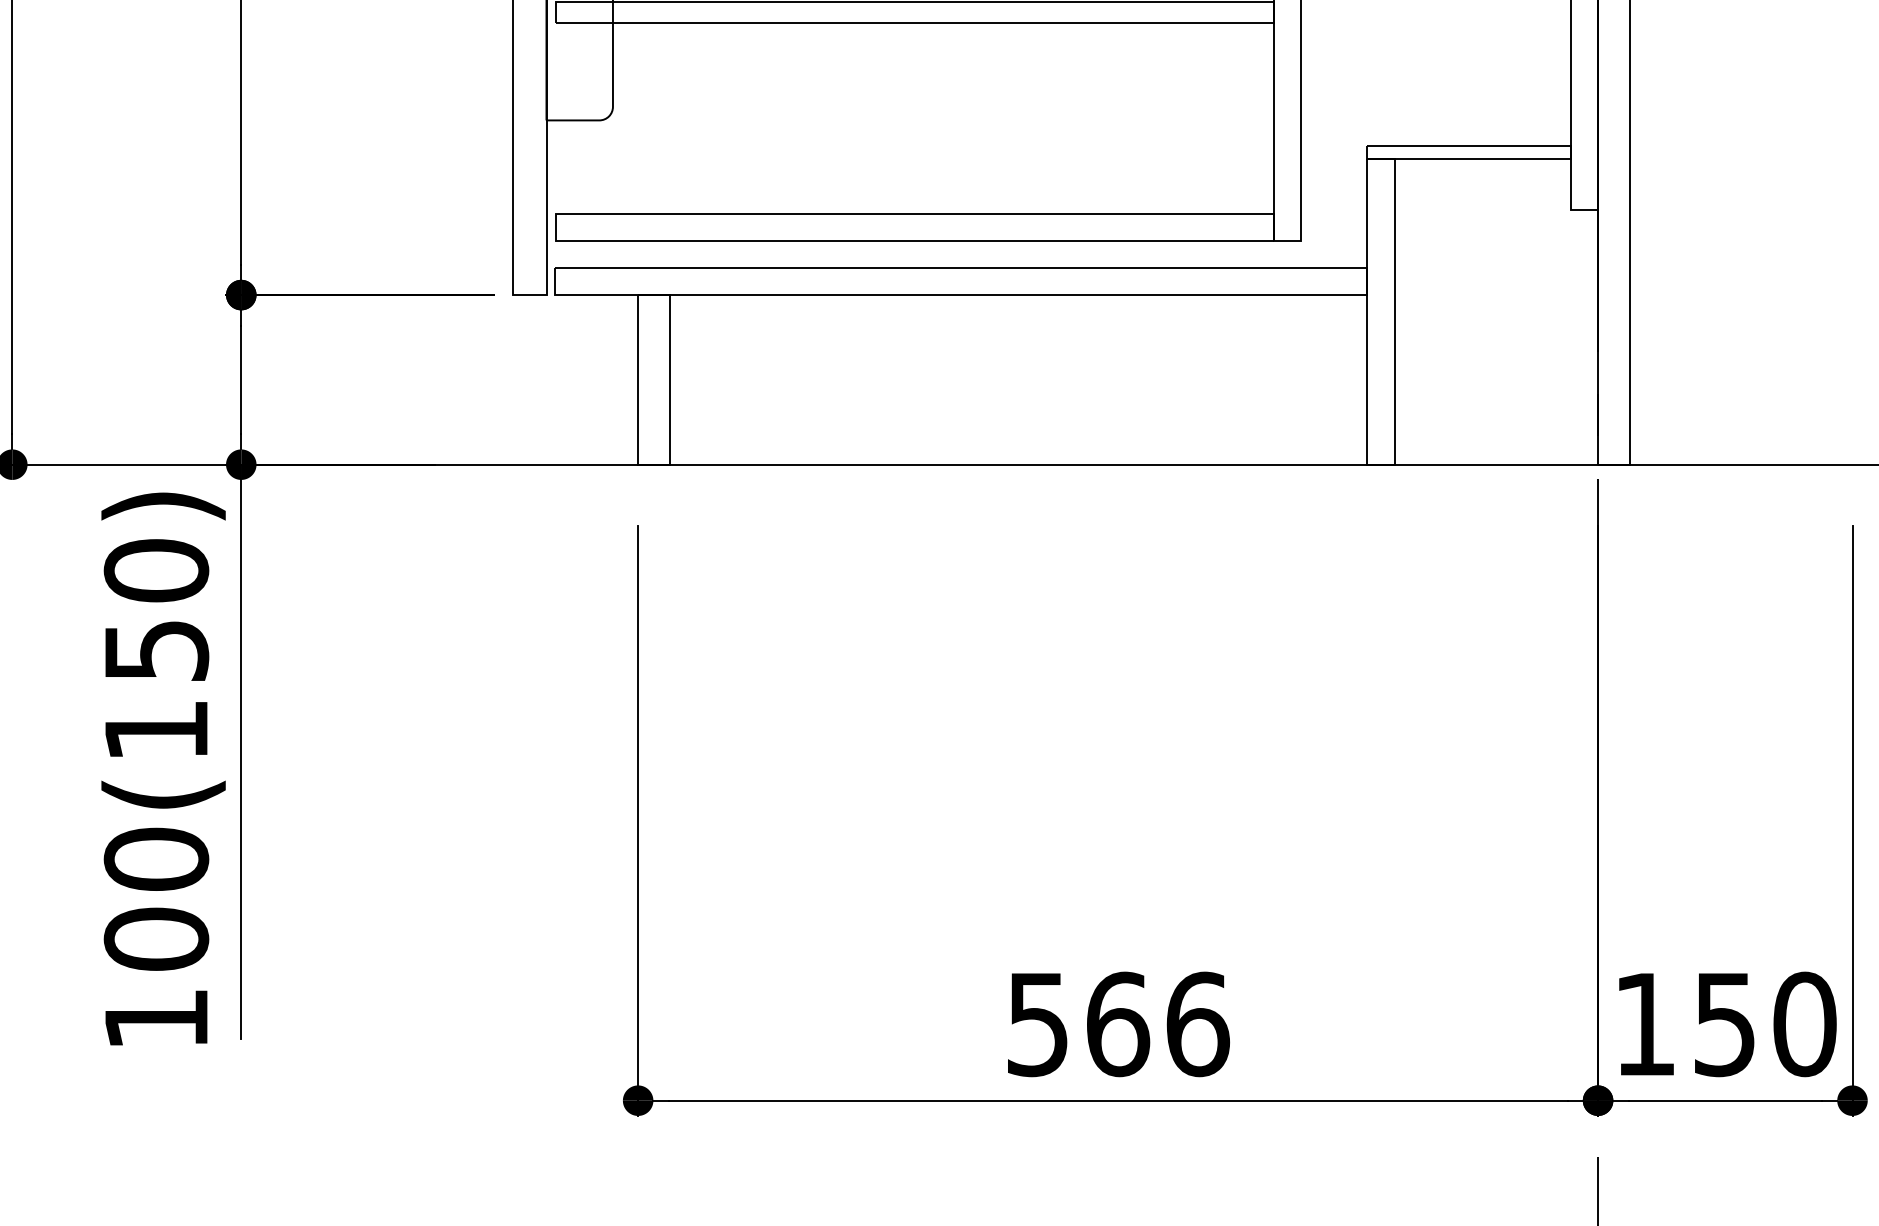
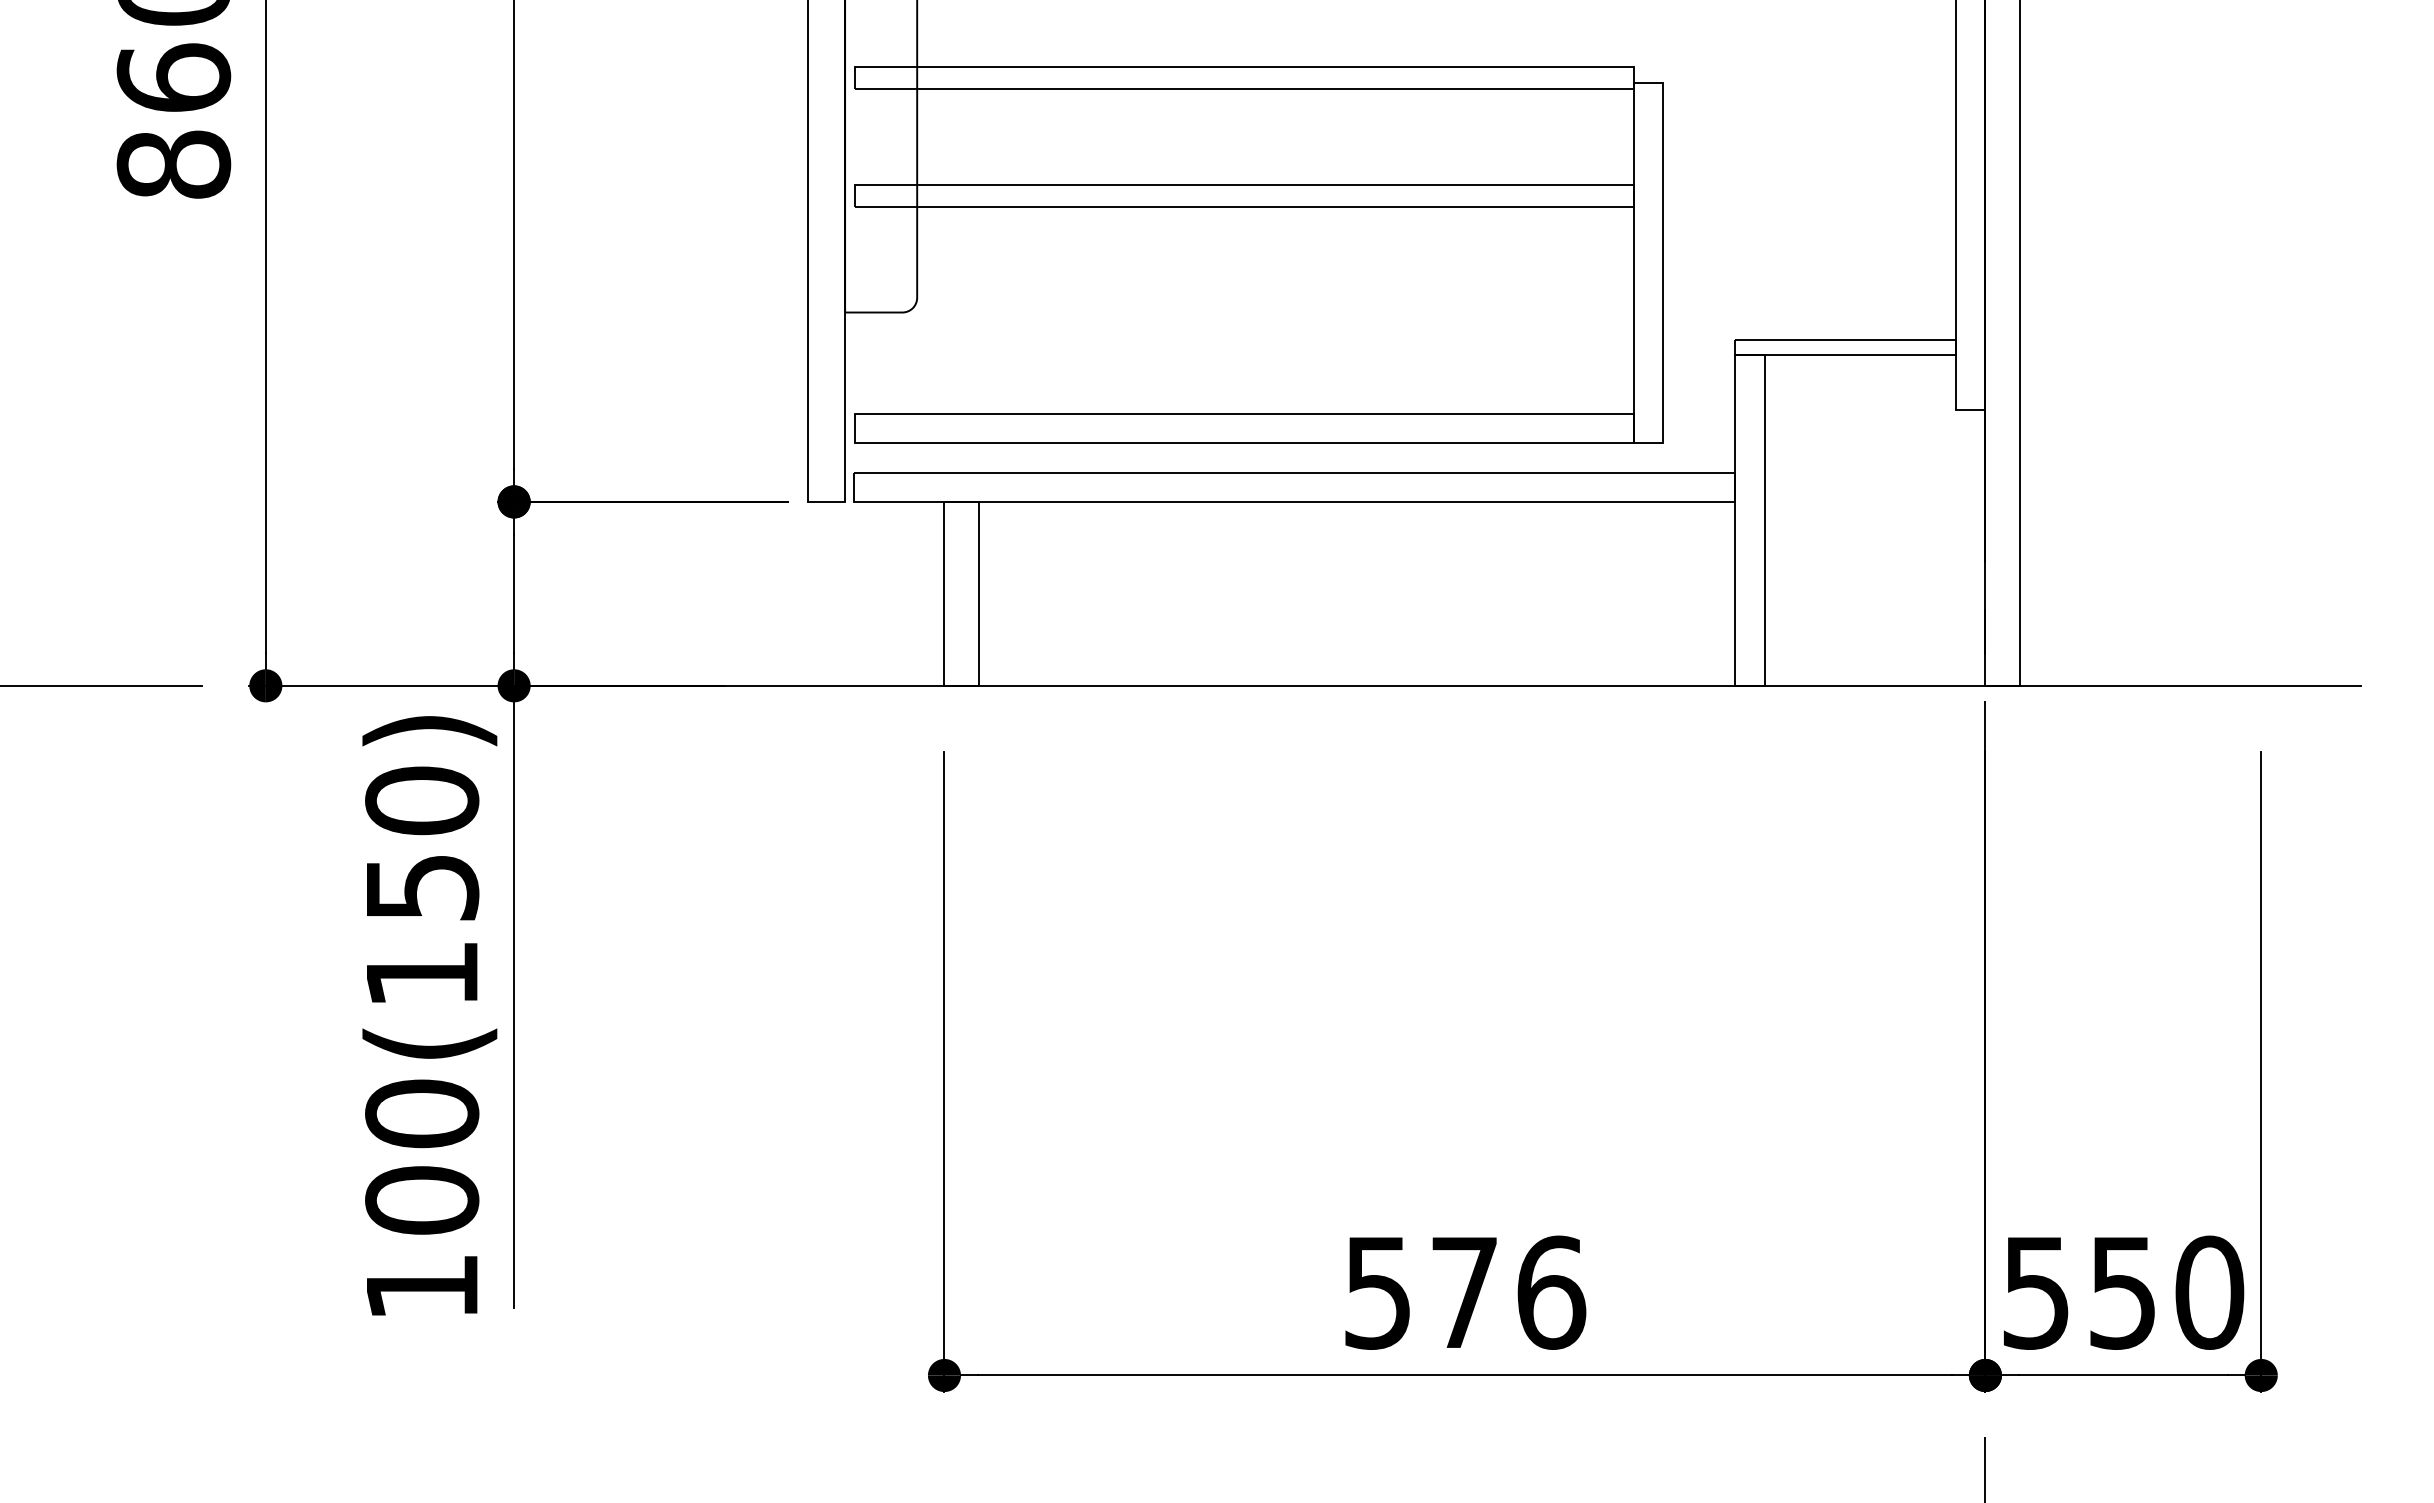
text: (1118, 1024) -> (1465, 1292), 566 -> 576
text: (1645, 1025) -> (2036, 1293), 150 -> 550

